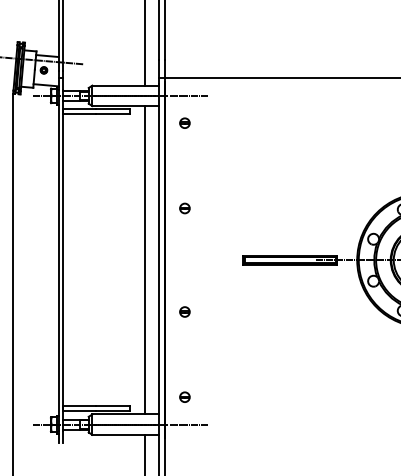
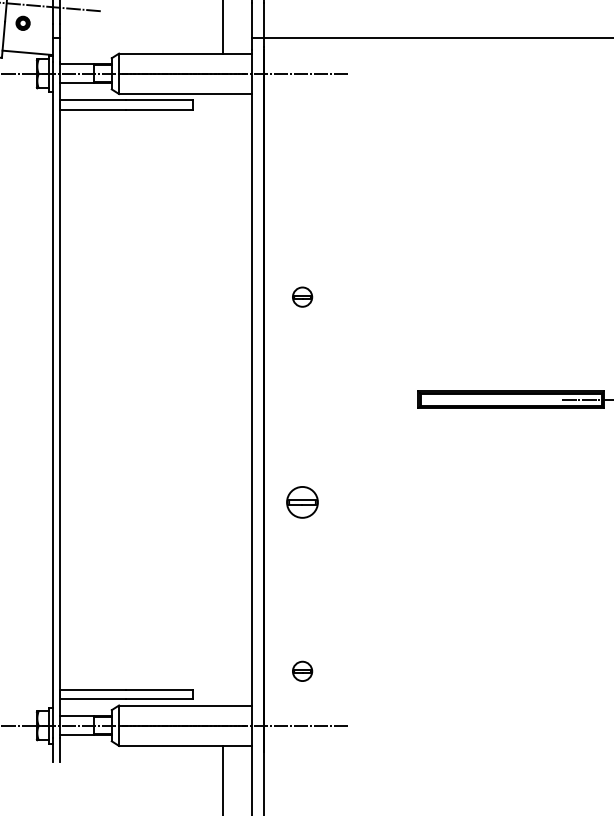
part: (184, 122) -> (301, 126), removed
line: (144, 260) -> (222, 400), removed
part: (184, 311) -> (301, 501), size x1.6

